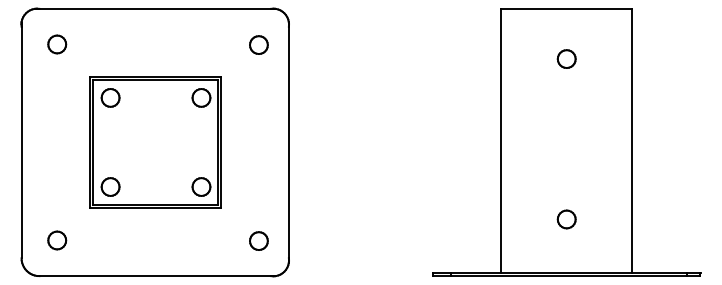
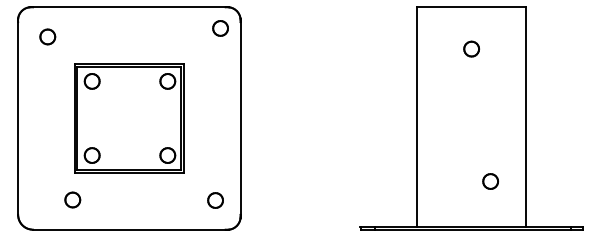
part: (258, 45) -> (220, 28), moved
part: (566, 219) -> (490, 181), moved
part: (56, 239) -> (72, 199), moved

